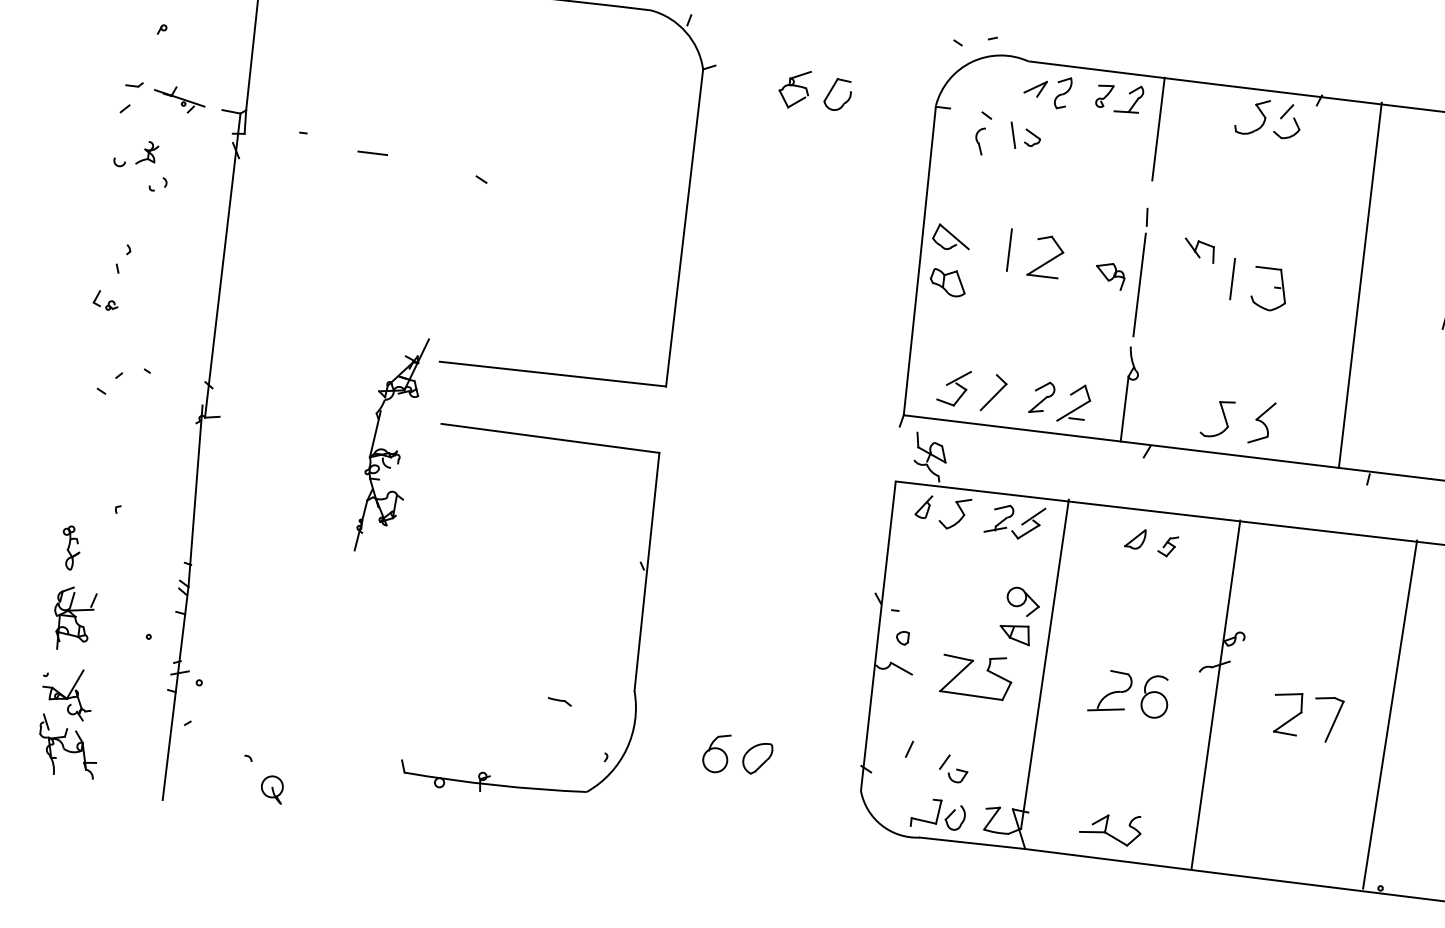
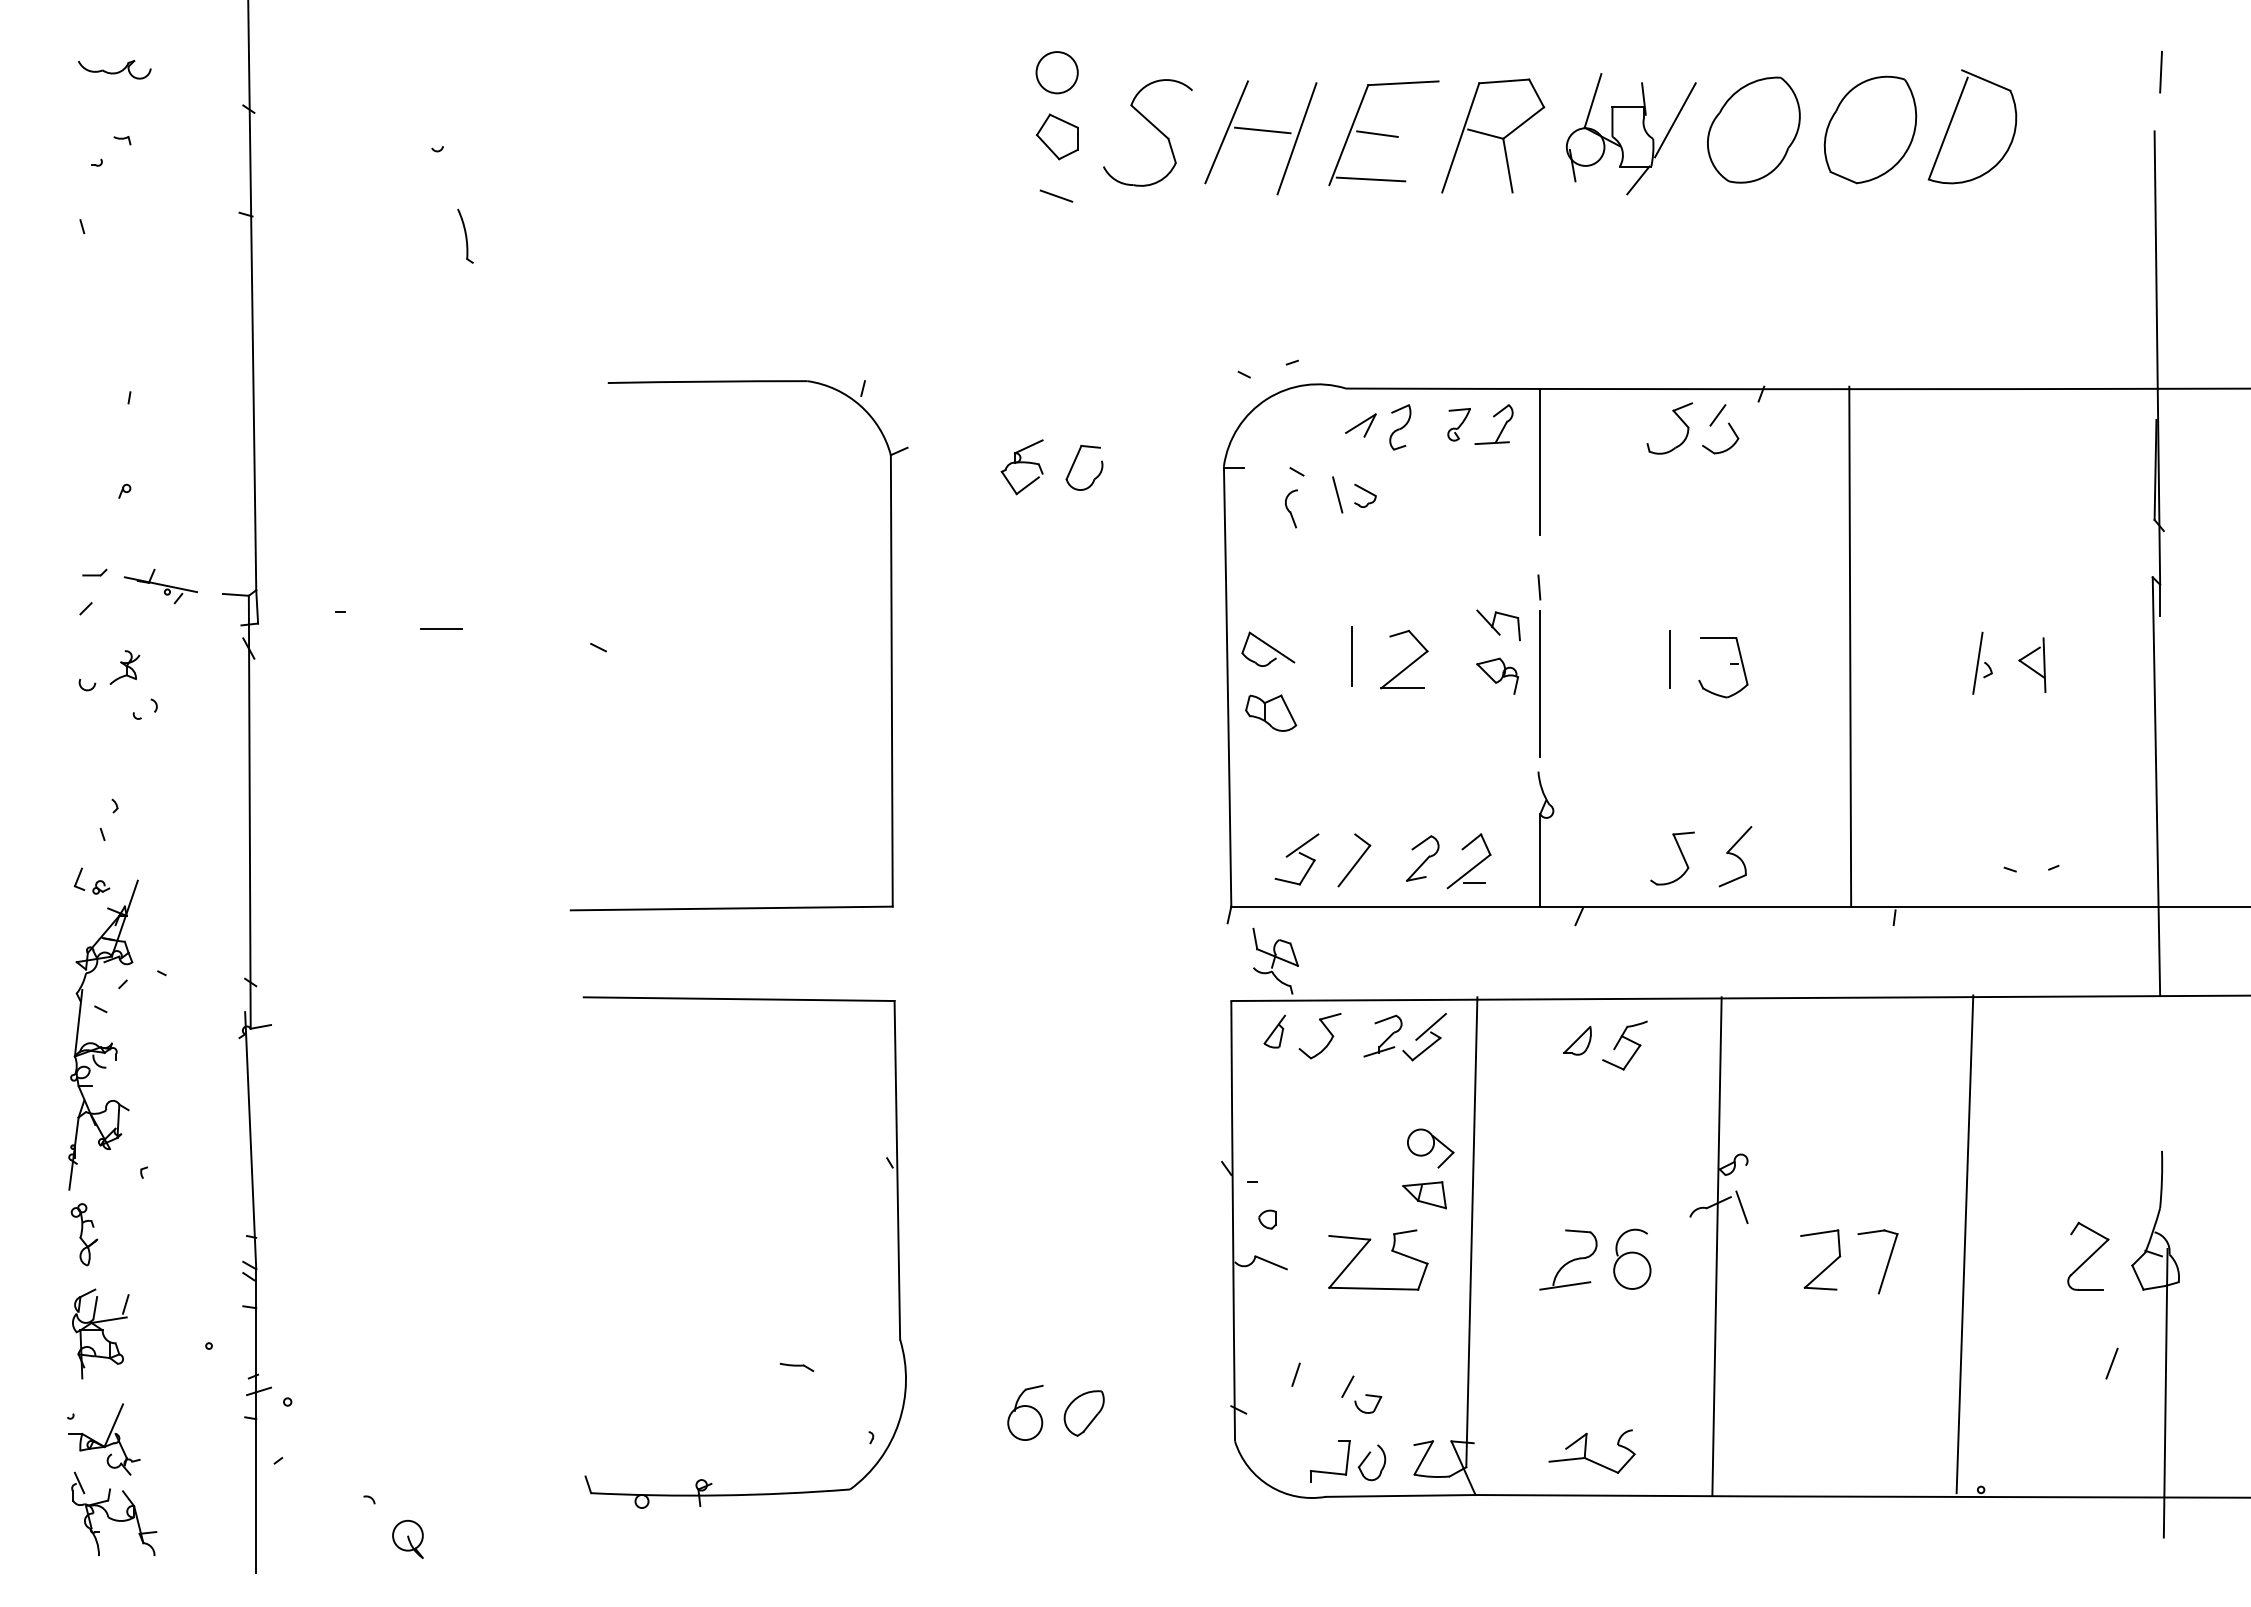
part: (1199, 250) -> (1498, 625), moved
part: (396, 450) -> (111, 1042), moved
part: (1167, 546) -> (1624, 1045), size x1.67
line: (1236, 669) -> (1741, 1207), added

